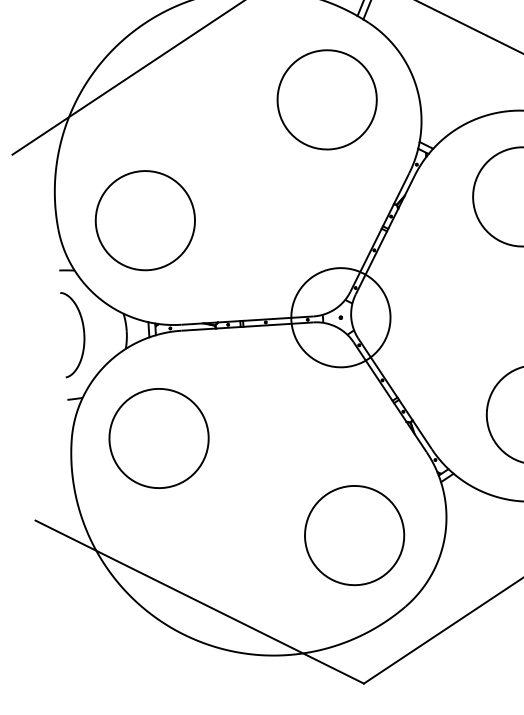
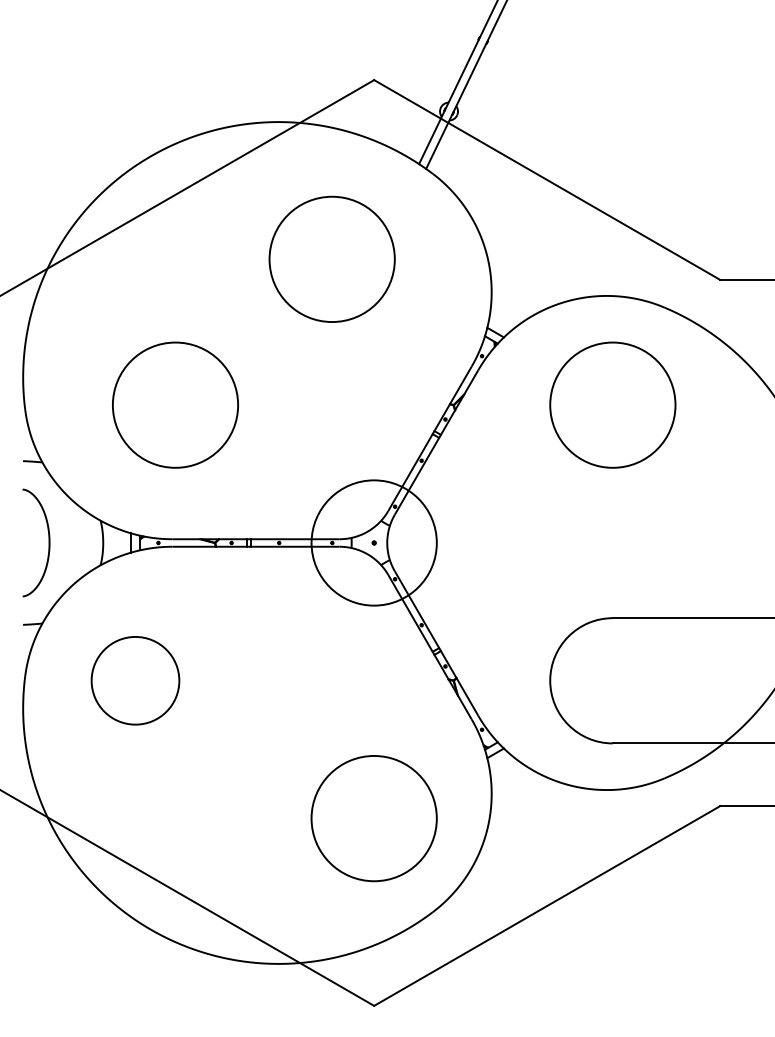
circle: (326, 99) -> (331, 258), moved
circle: (145, 220) -> (175, 404), moved
circle: (159, 438) -> (135, 680), size x0.7

